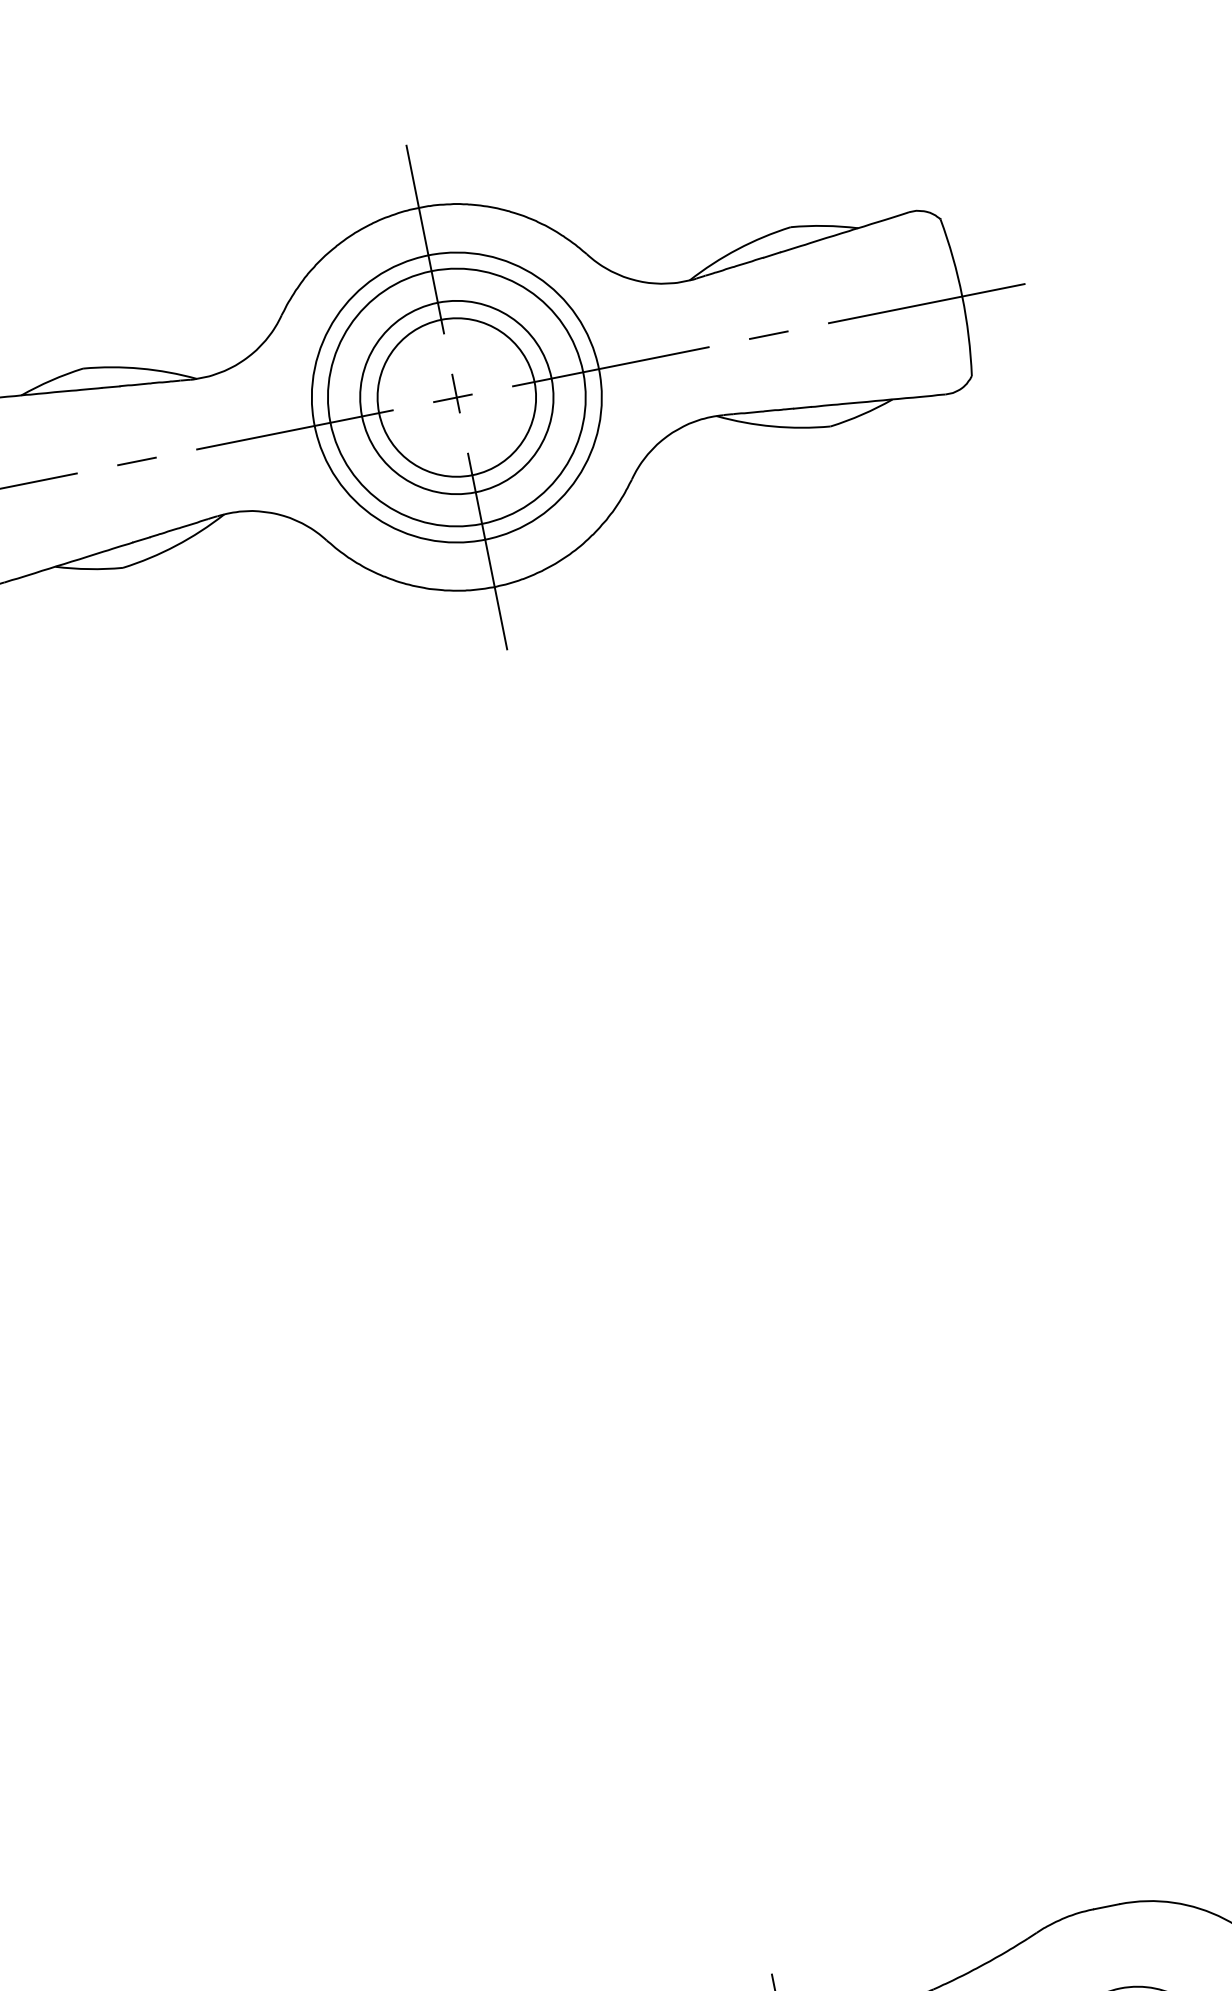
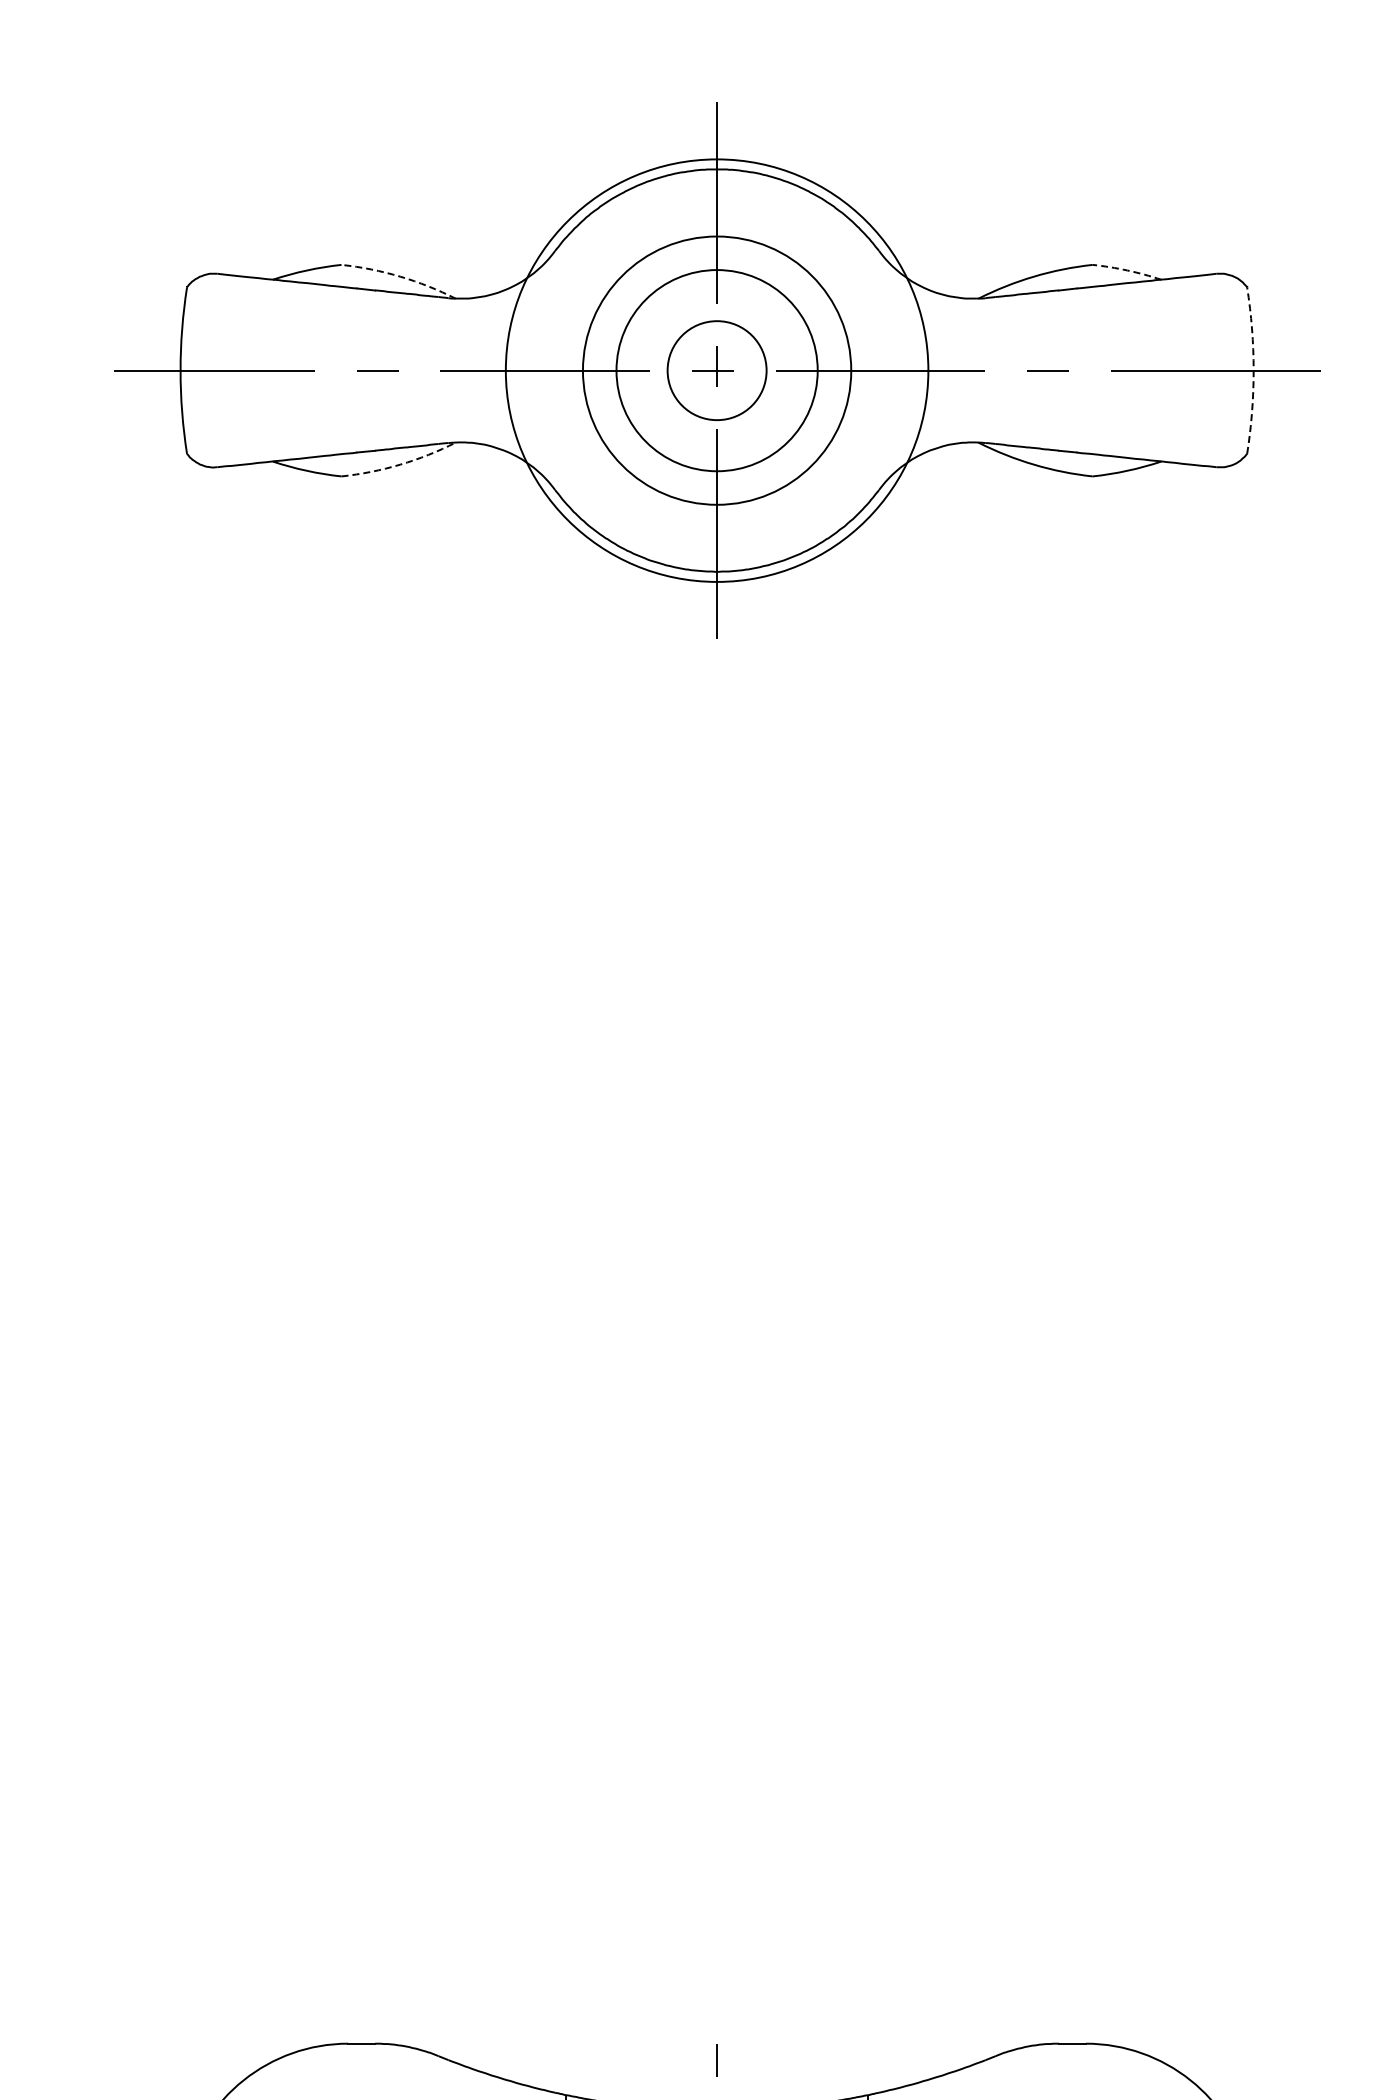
arc: (824, 225) -> (1127, 270), solid -> dashed
arc: (962, 296) -> (1253, 370), solid -> dashed
arc: (140, 368) -> (400, 276), solid -> dashed
circle: (456, 397) -> (716, 370), size x0.6
circle: (457, 397) -> (717, 370), size x1.4
arc: (176, 545) -> (400, 464), solid -> dashed

